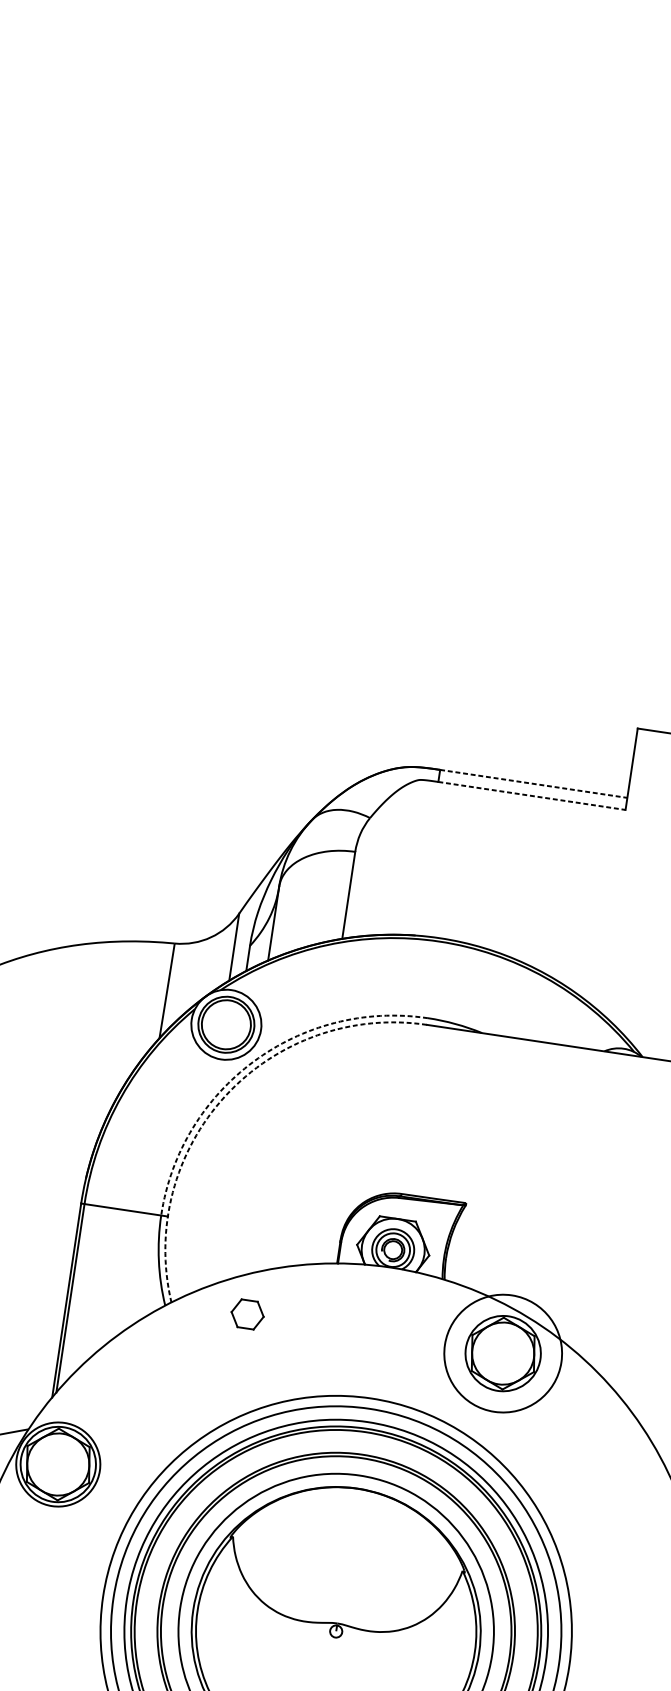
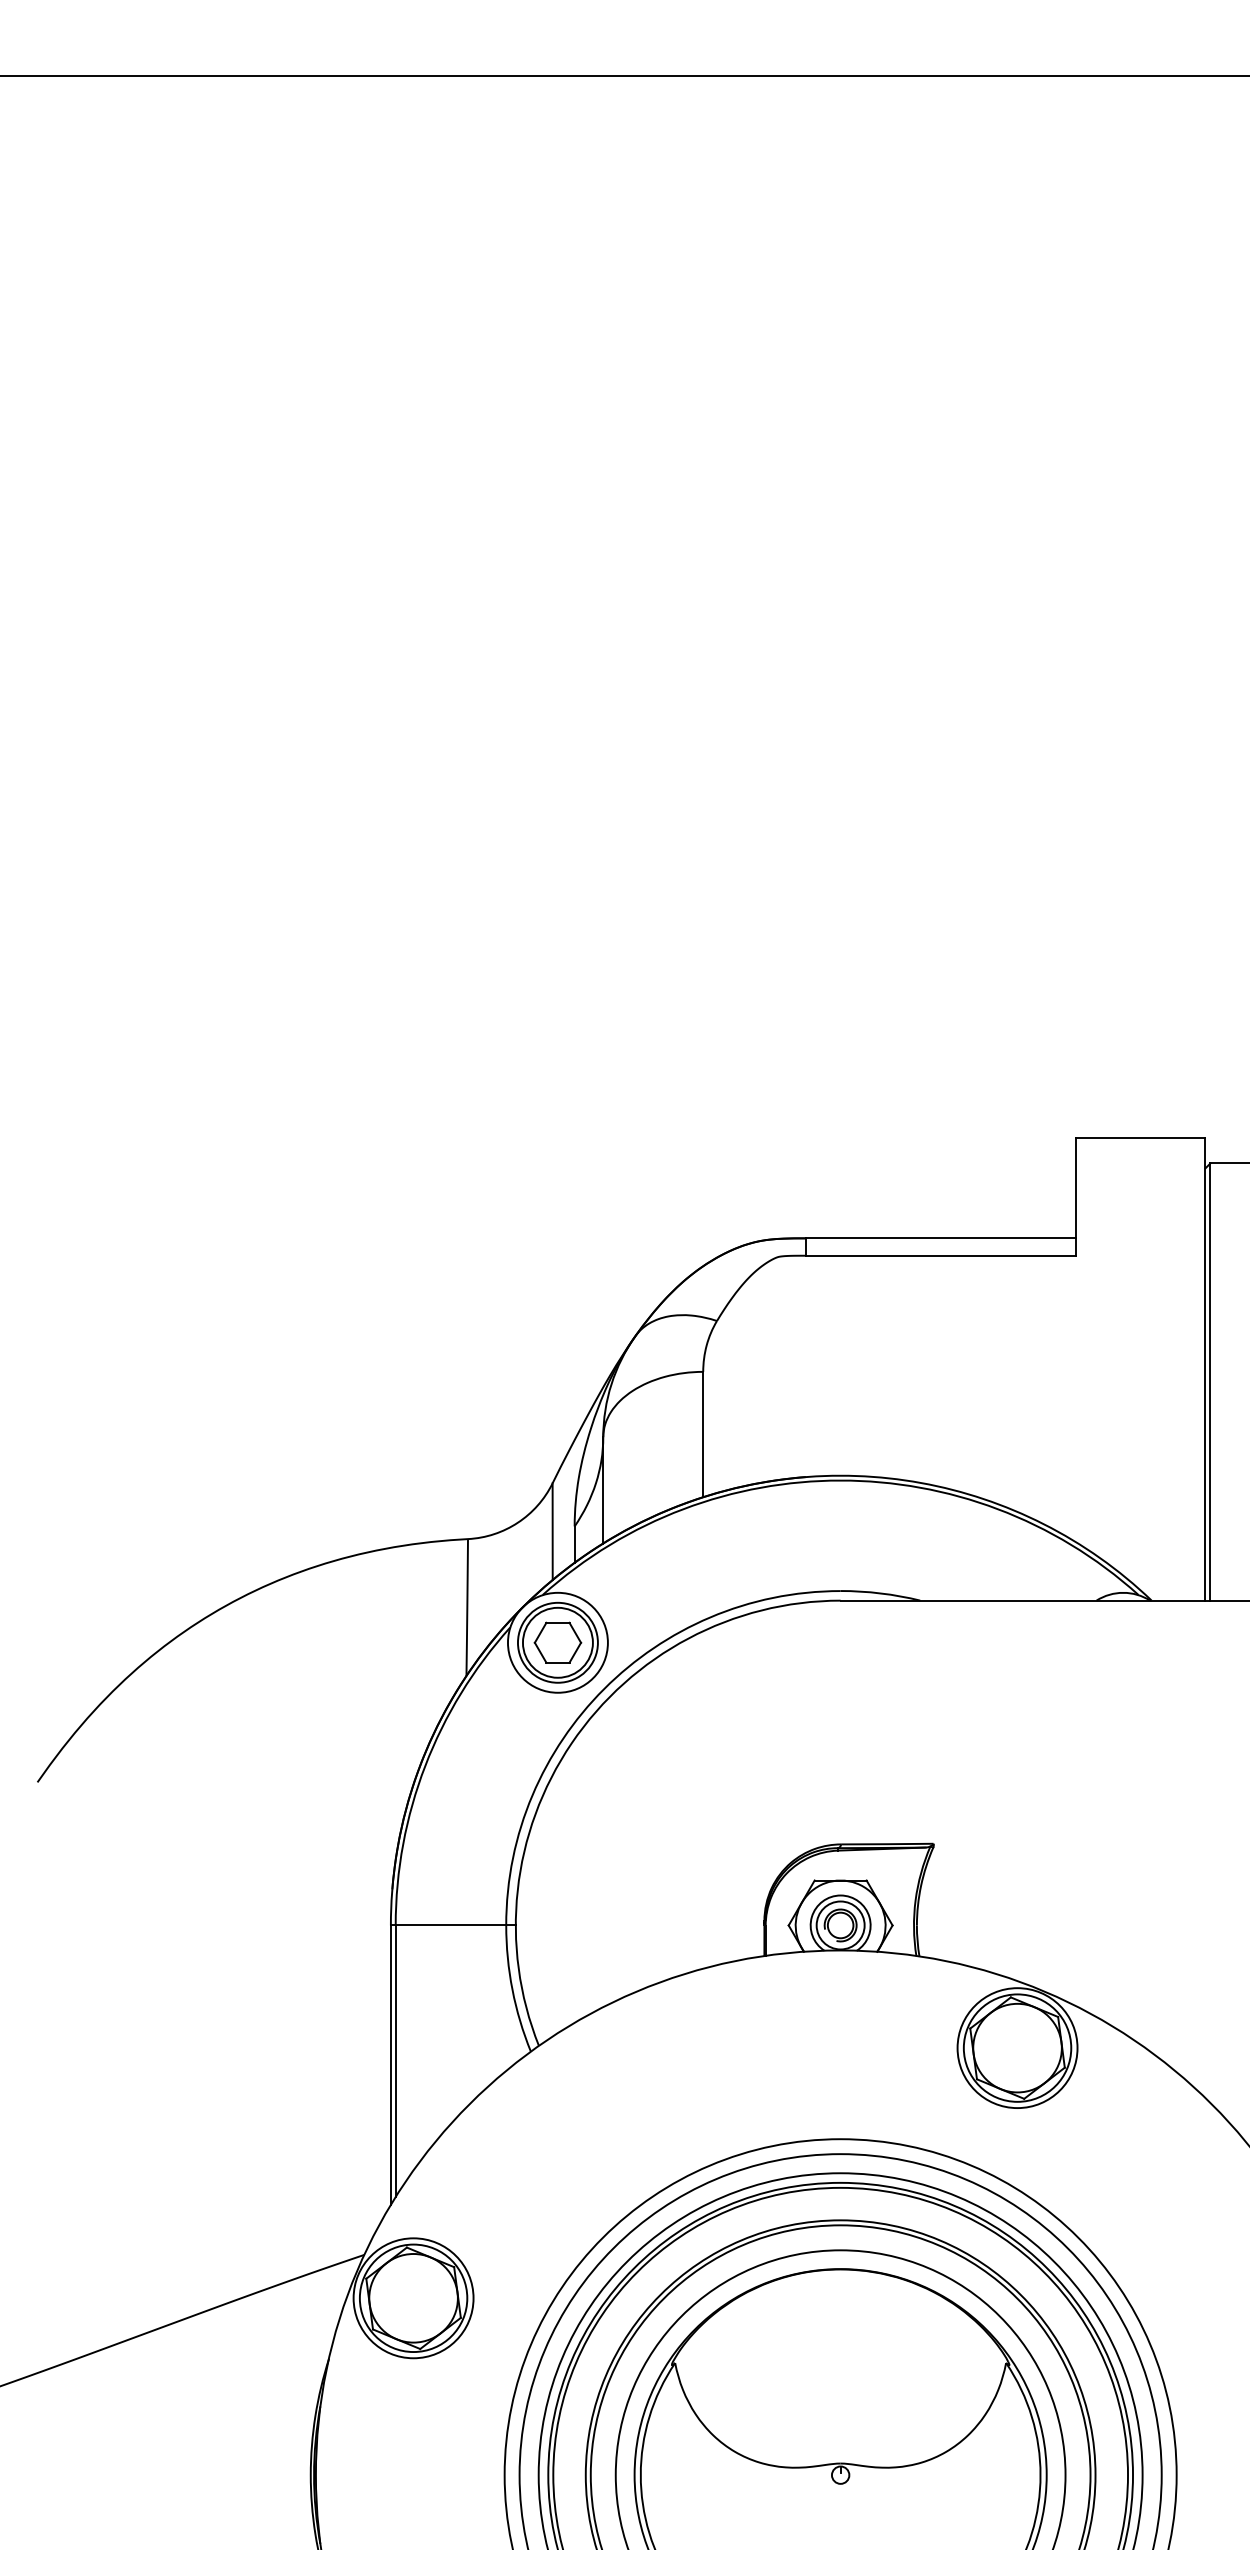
line: (533, 783) -> (940, 1238), dashed -> solid
line: (531, 795) -> (940, 1255), dashed -> solid
arc: (253, 1062) -> (604, 1689), dashed -> solid
arc: (225, 1096) -> (571, 1743), dashed -> solid
part: (247, 1314) -> (557, 1642), moved
circle: (503, 1353) -> (1017, 2048), size x0.71

